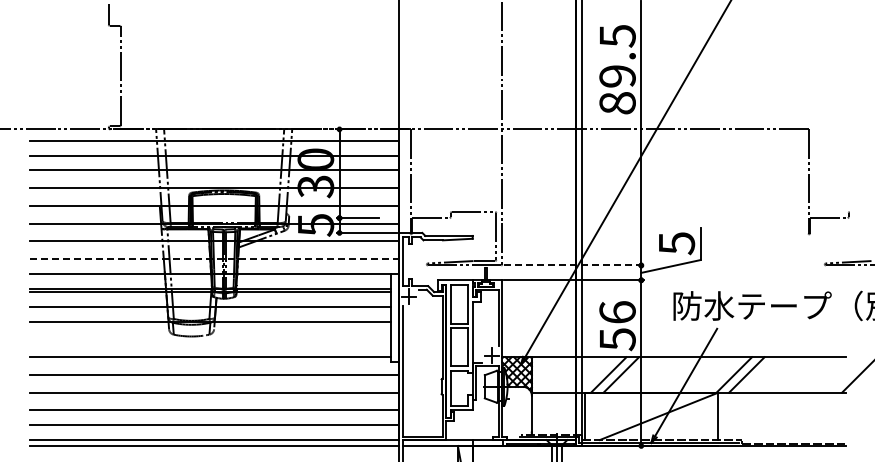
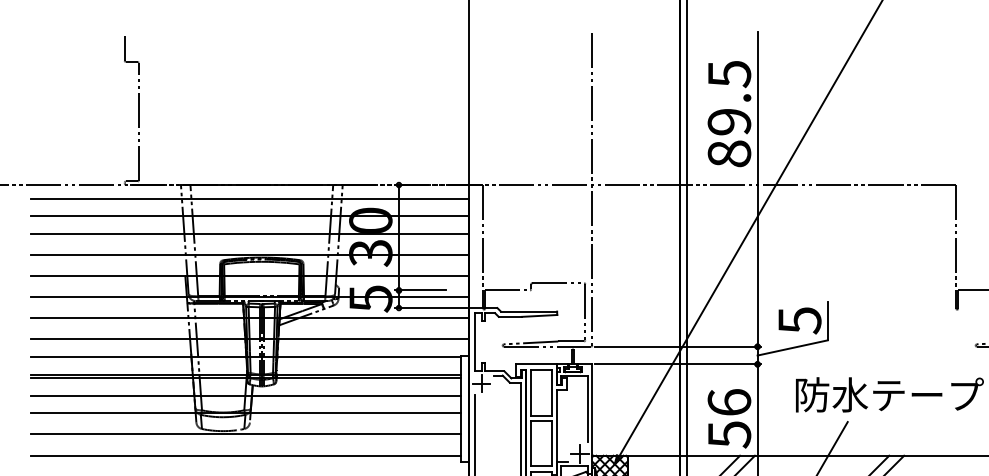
line: (214, 259) -> (250, 339), dashed -> solid
line: (574, 265) -> (678, 346), dashed -> solid
line: (210, 339) -> (245, 434), added

